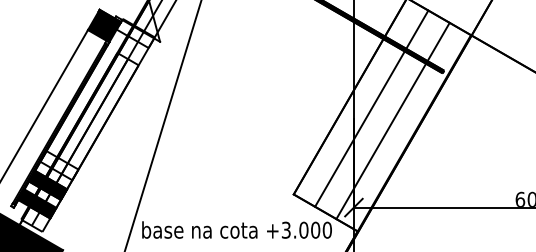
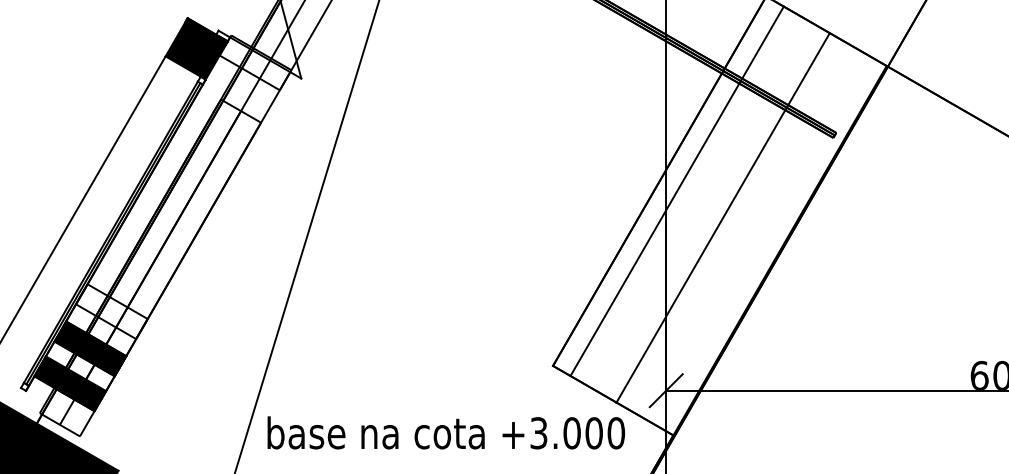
line: (371, 108) -> (676, 190), moved
line: (392, 120) -> (721, 217), moved

